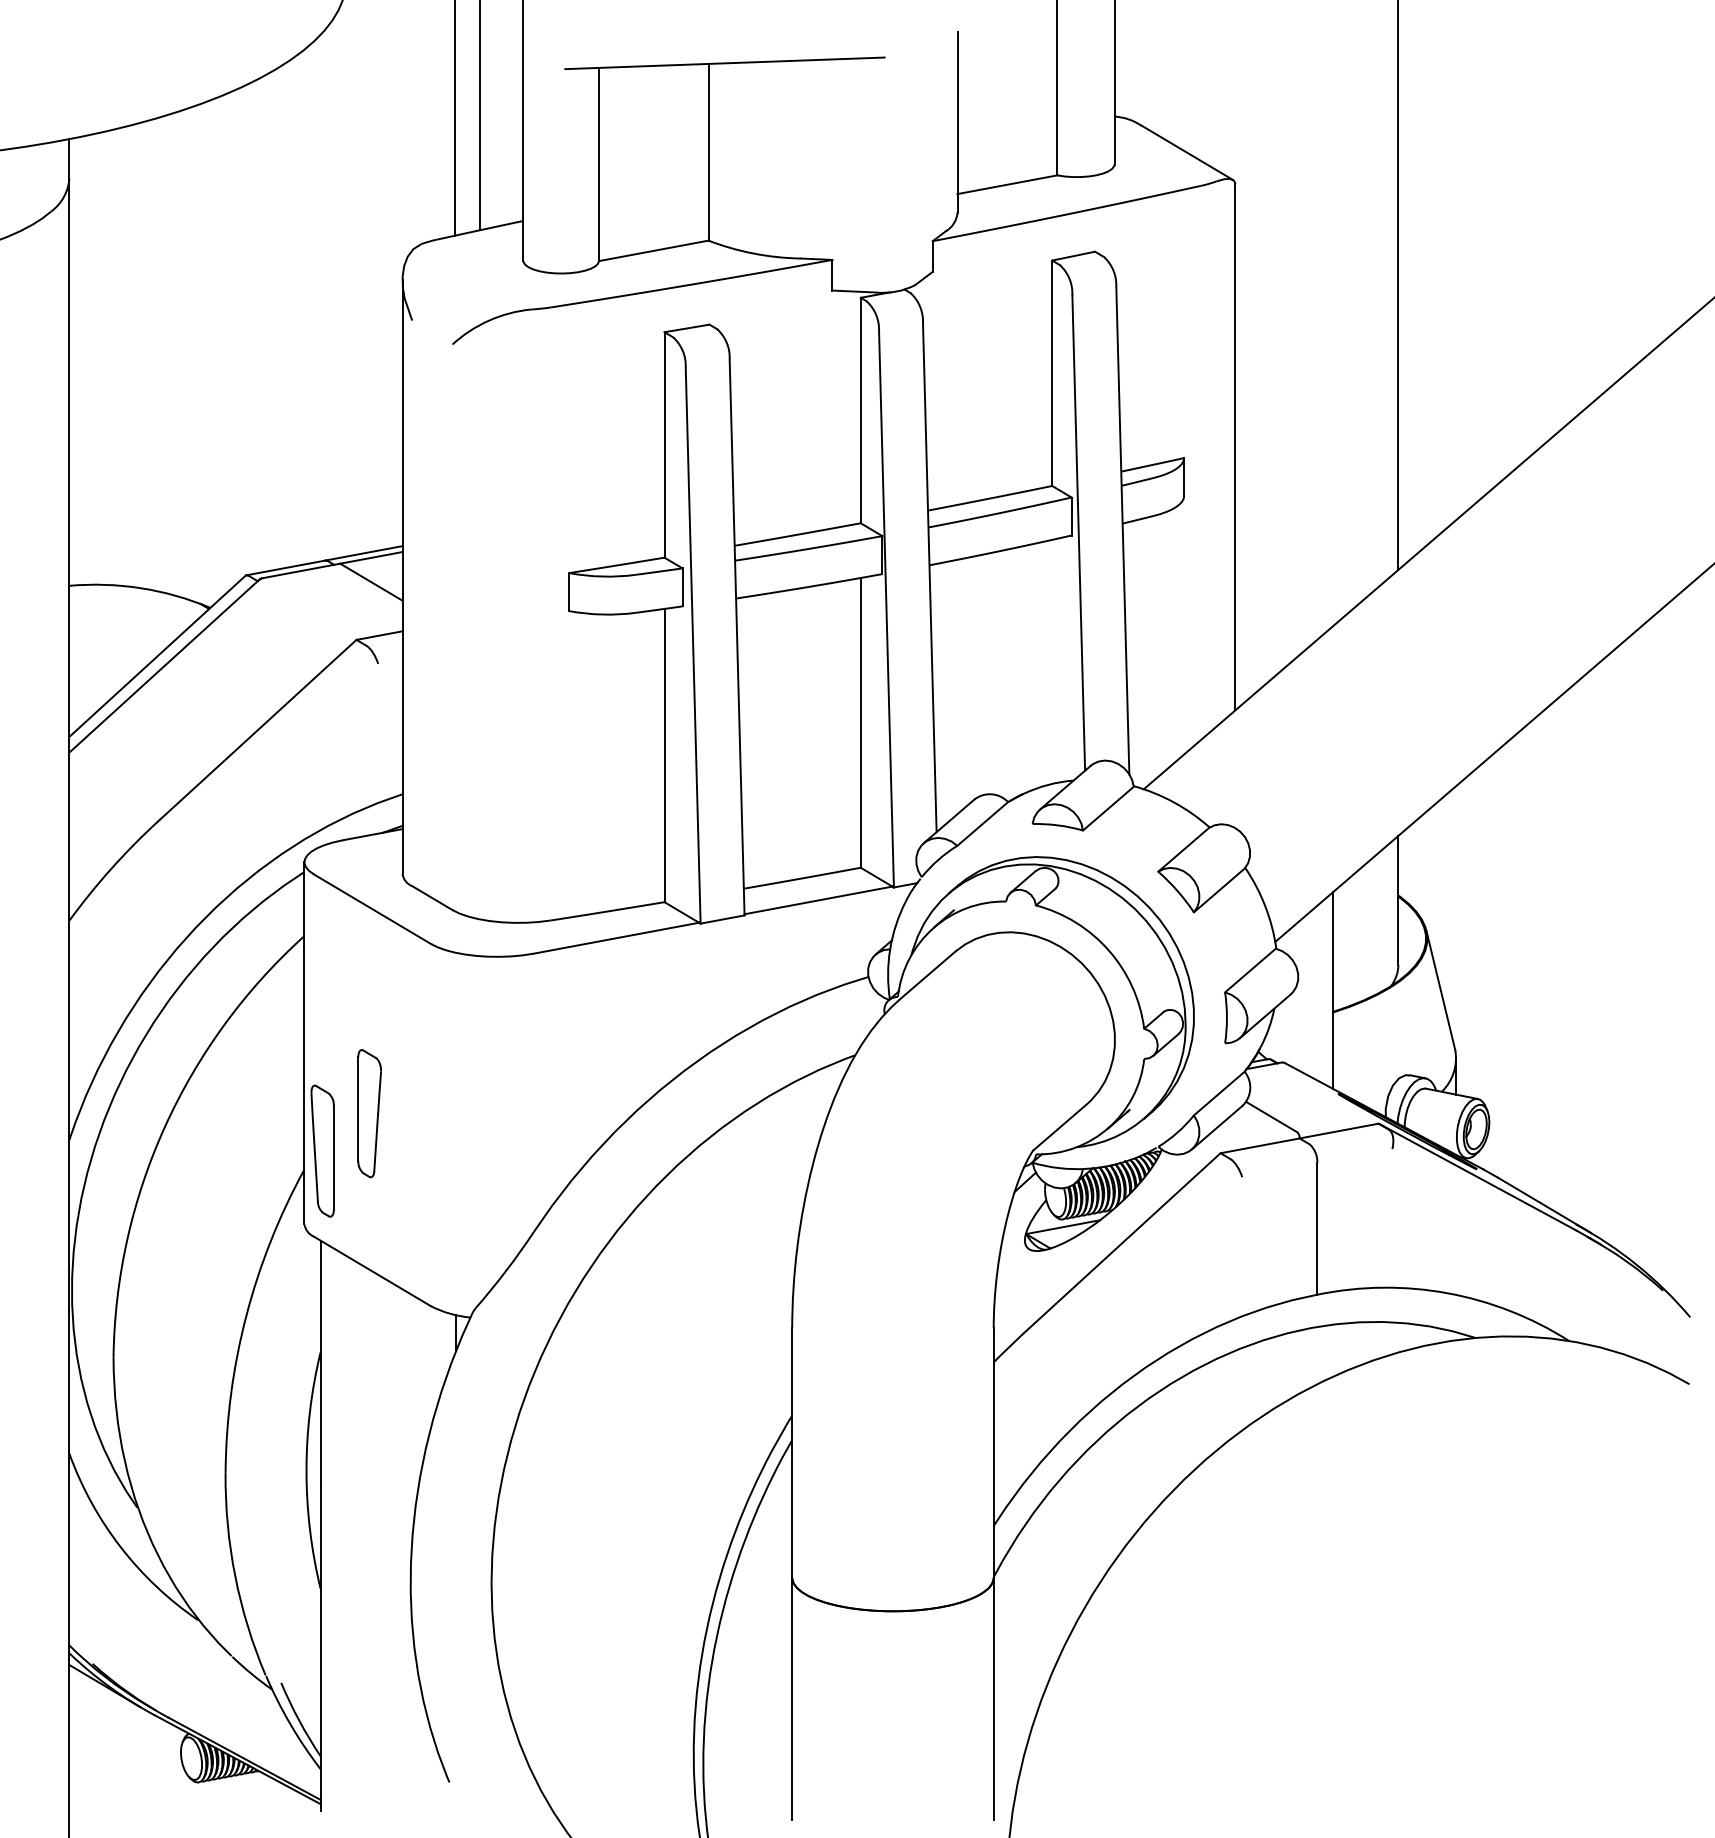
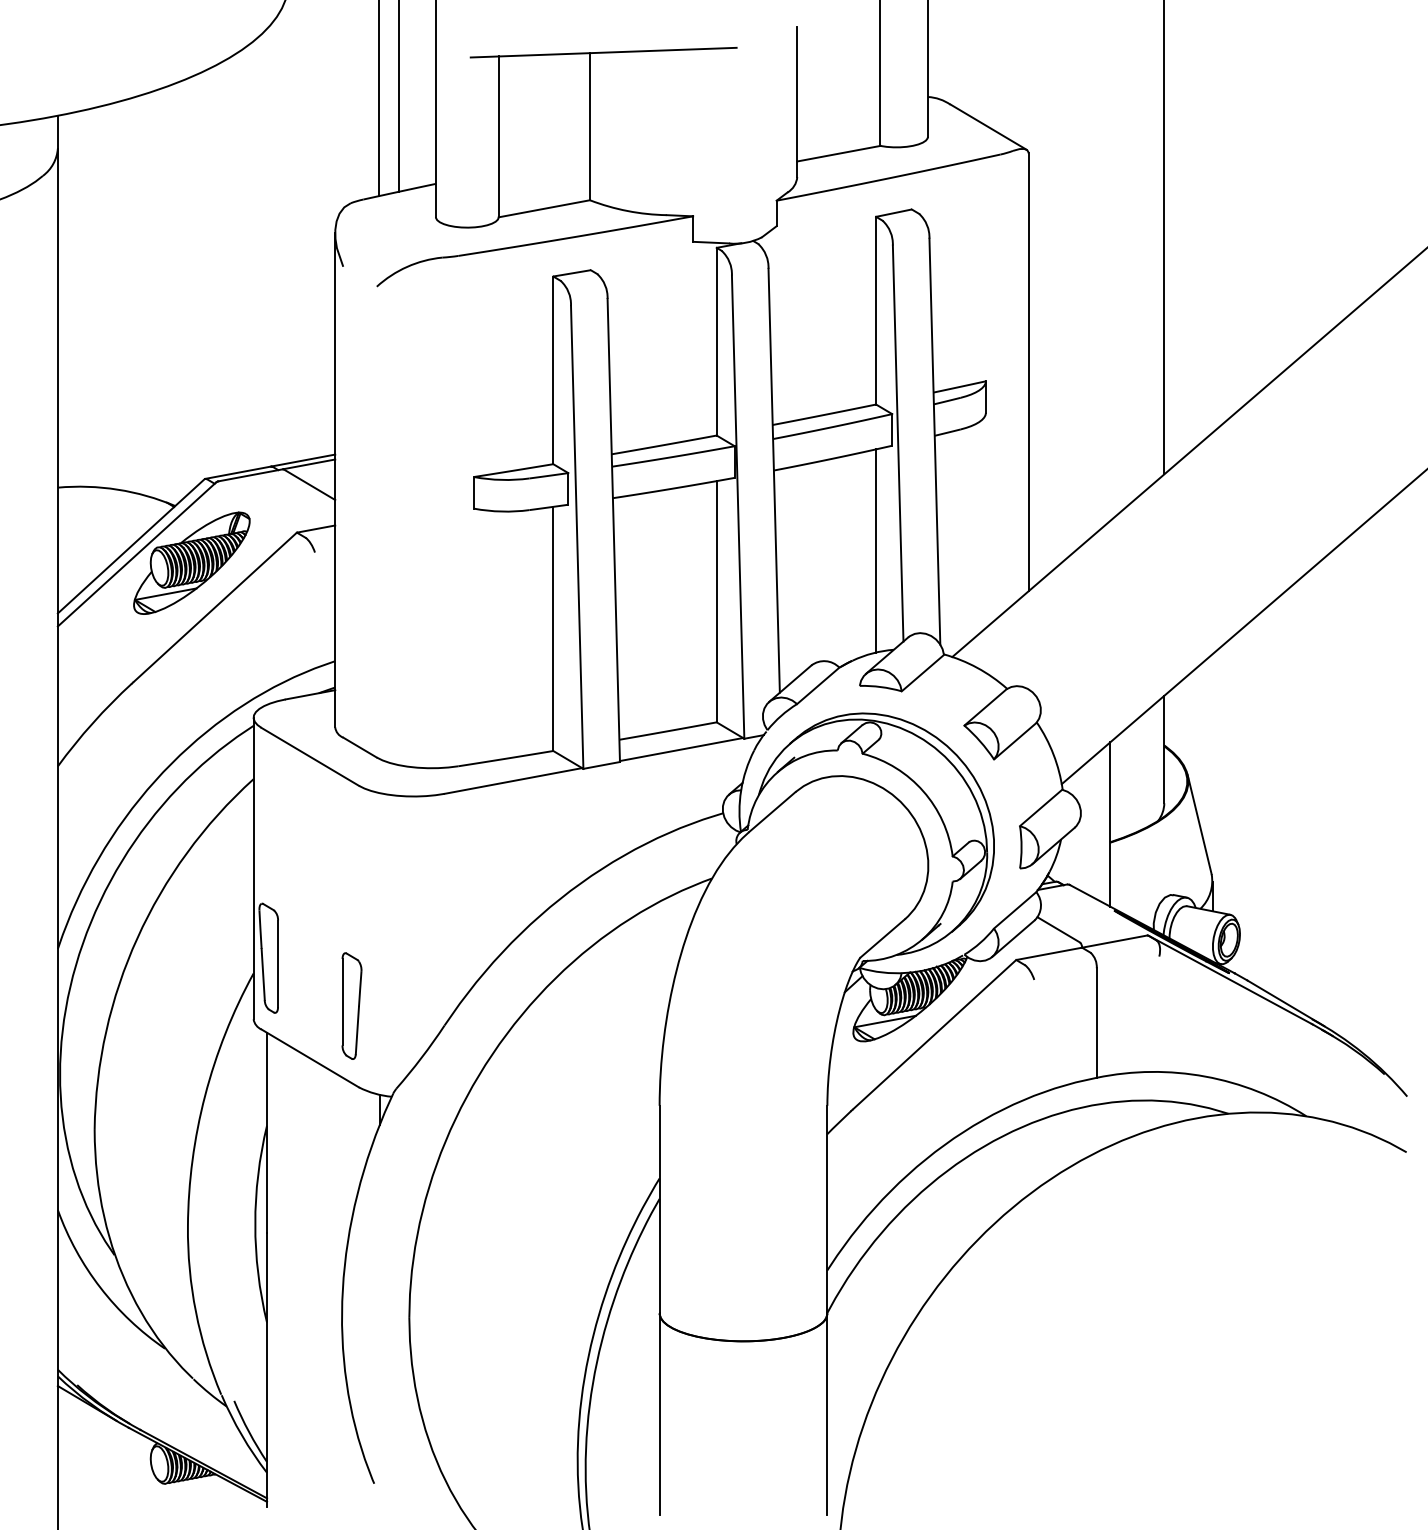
line: (1052, 661) -> (876, 550), added
part: (230, 676) -> (192, 563), added
part: (369, 1113) -> (351, 1006), moved

